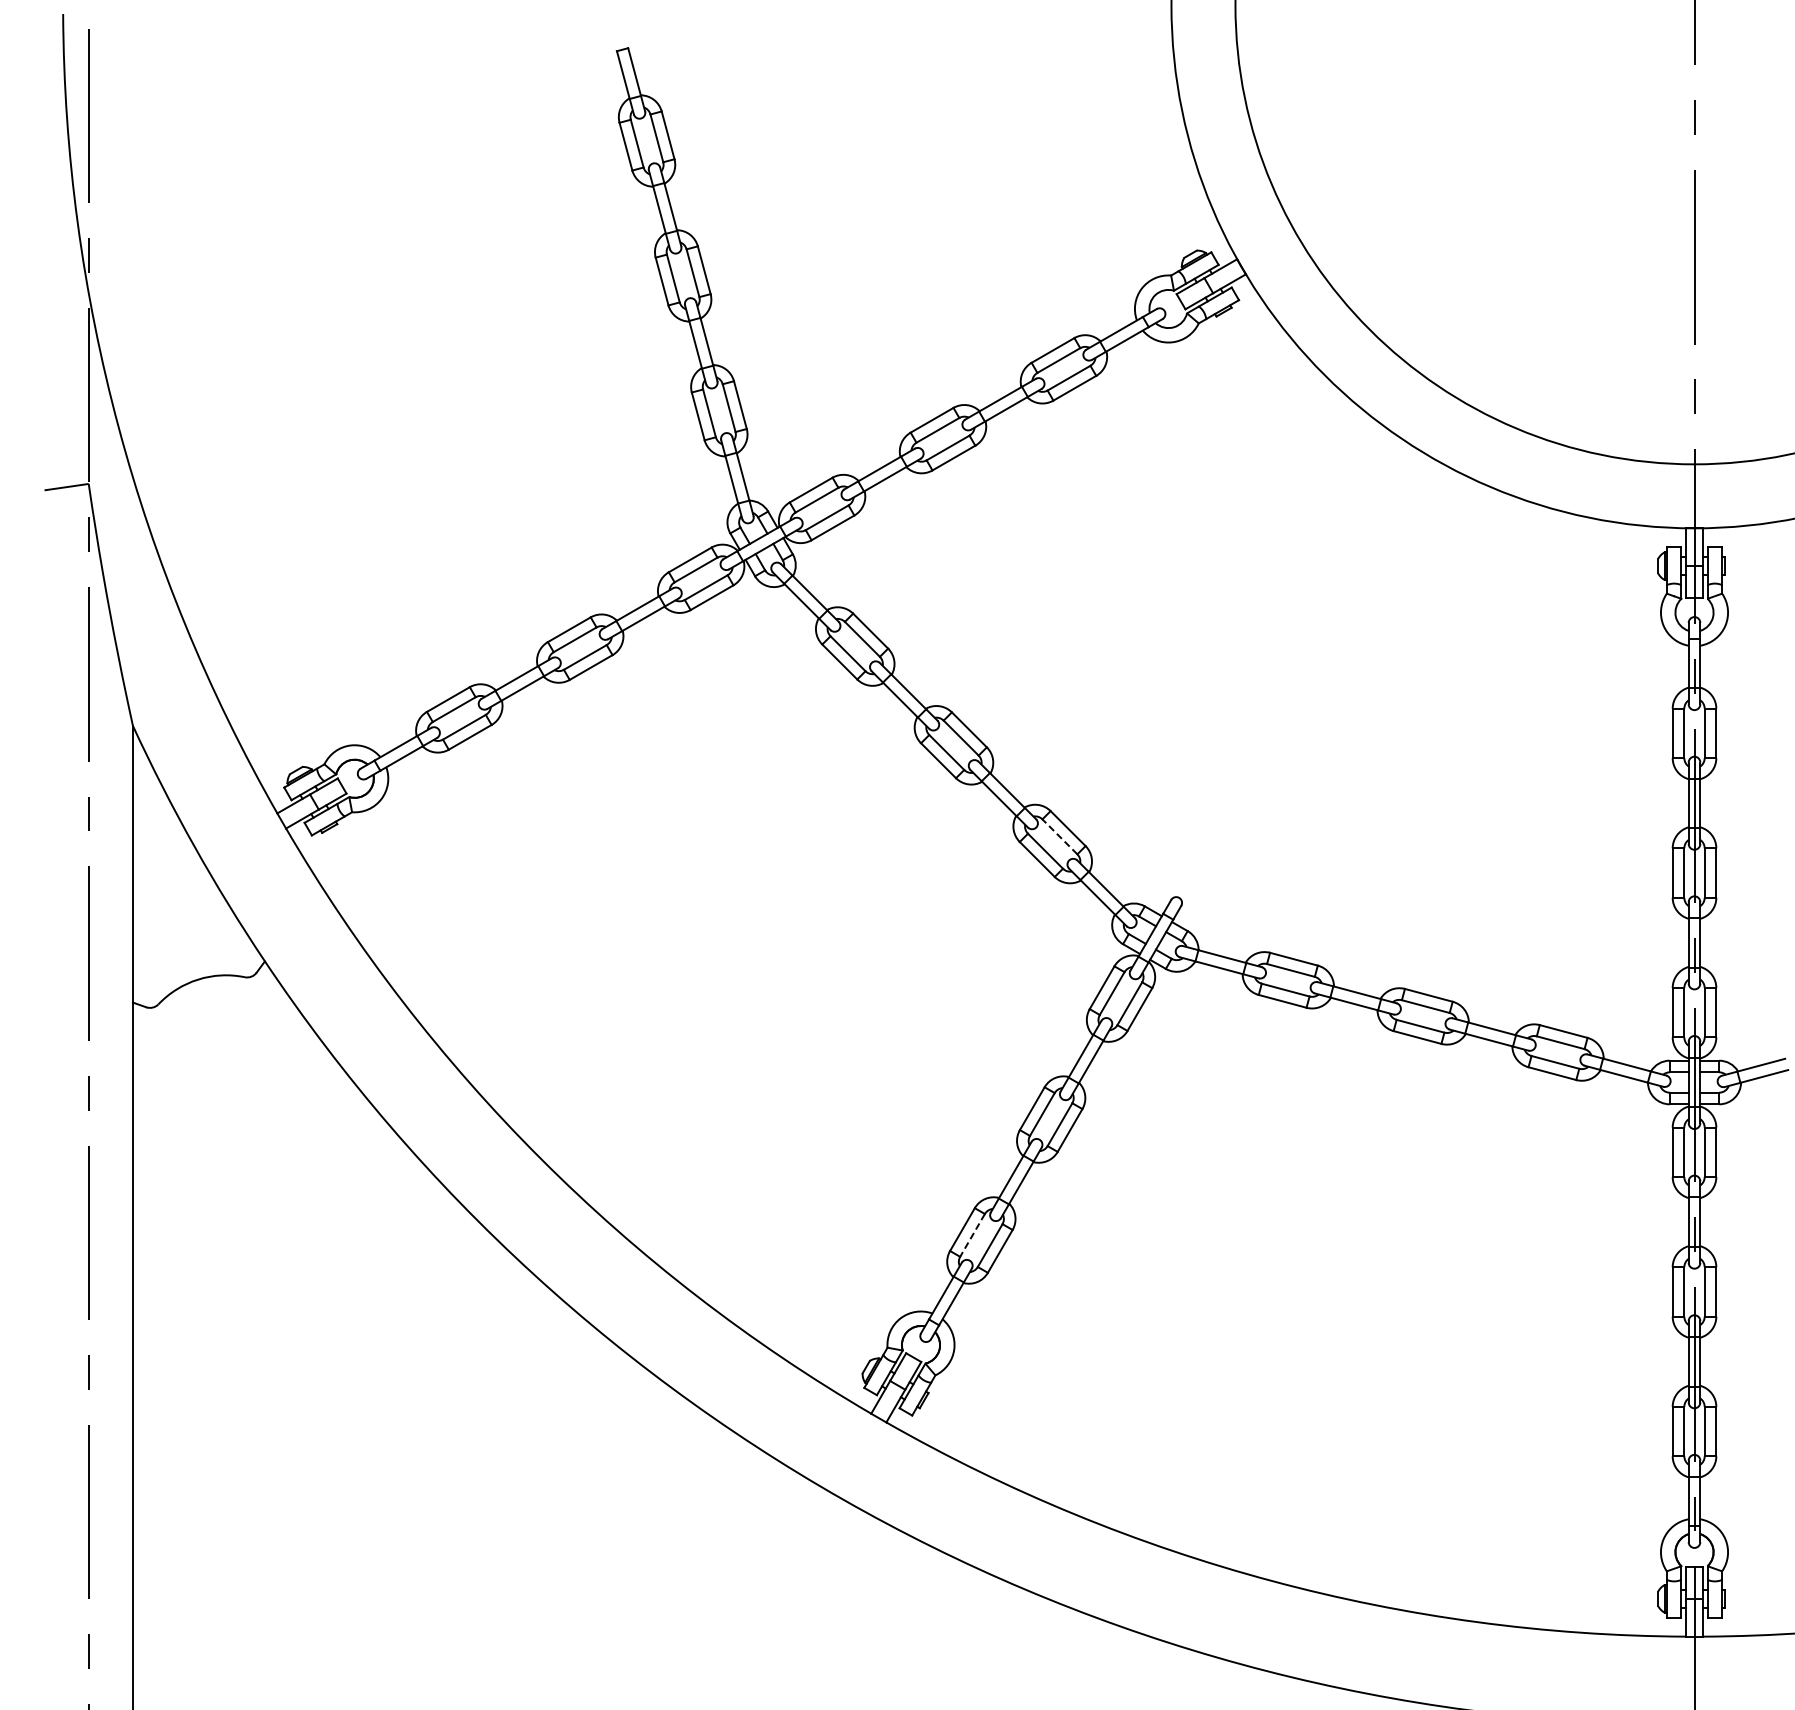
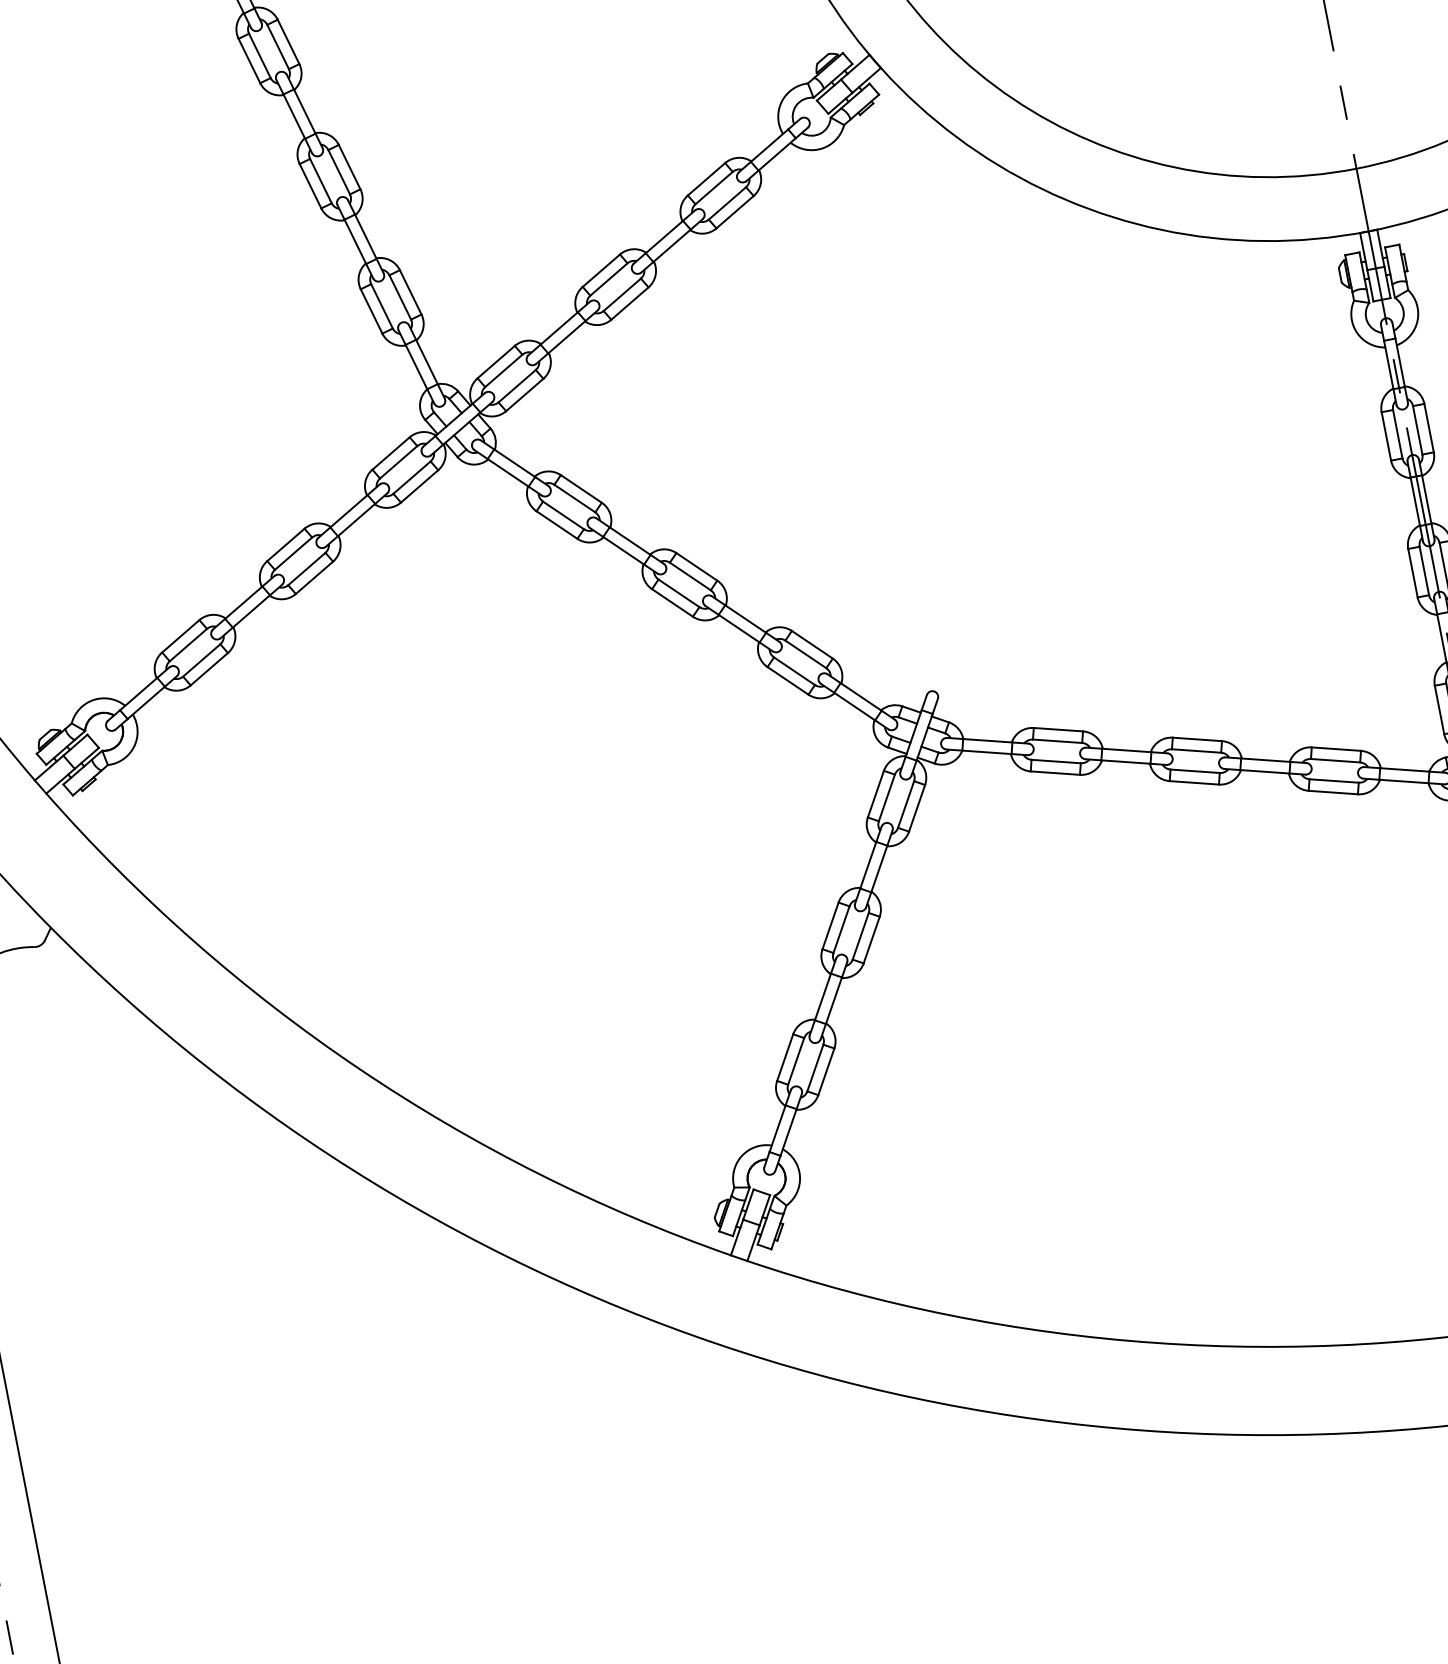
line: (1059, 836) -> (805, 654), dashed -> solid
line: (972, 1235) -> (796, 1061), dashed -> solid

